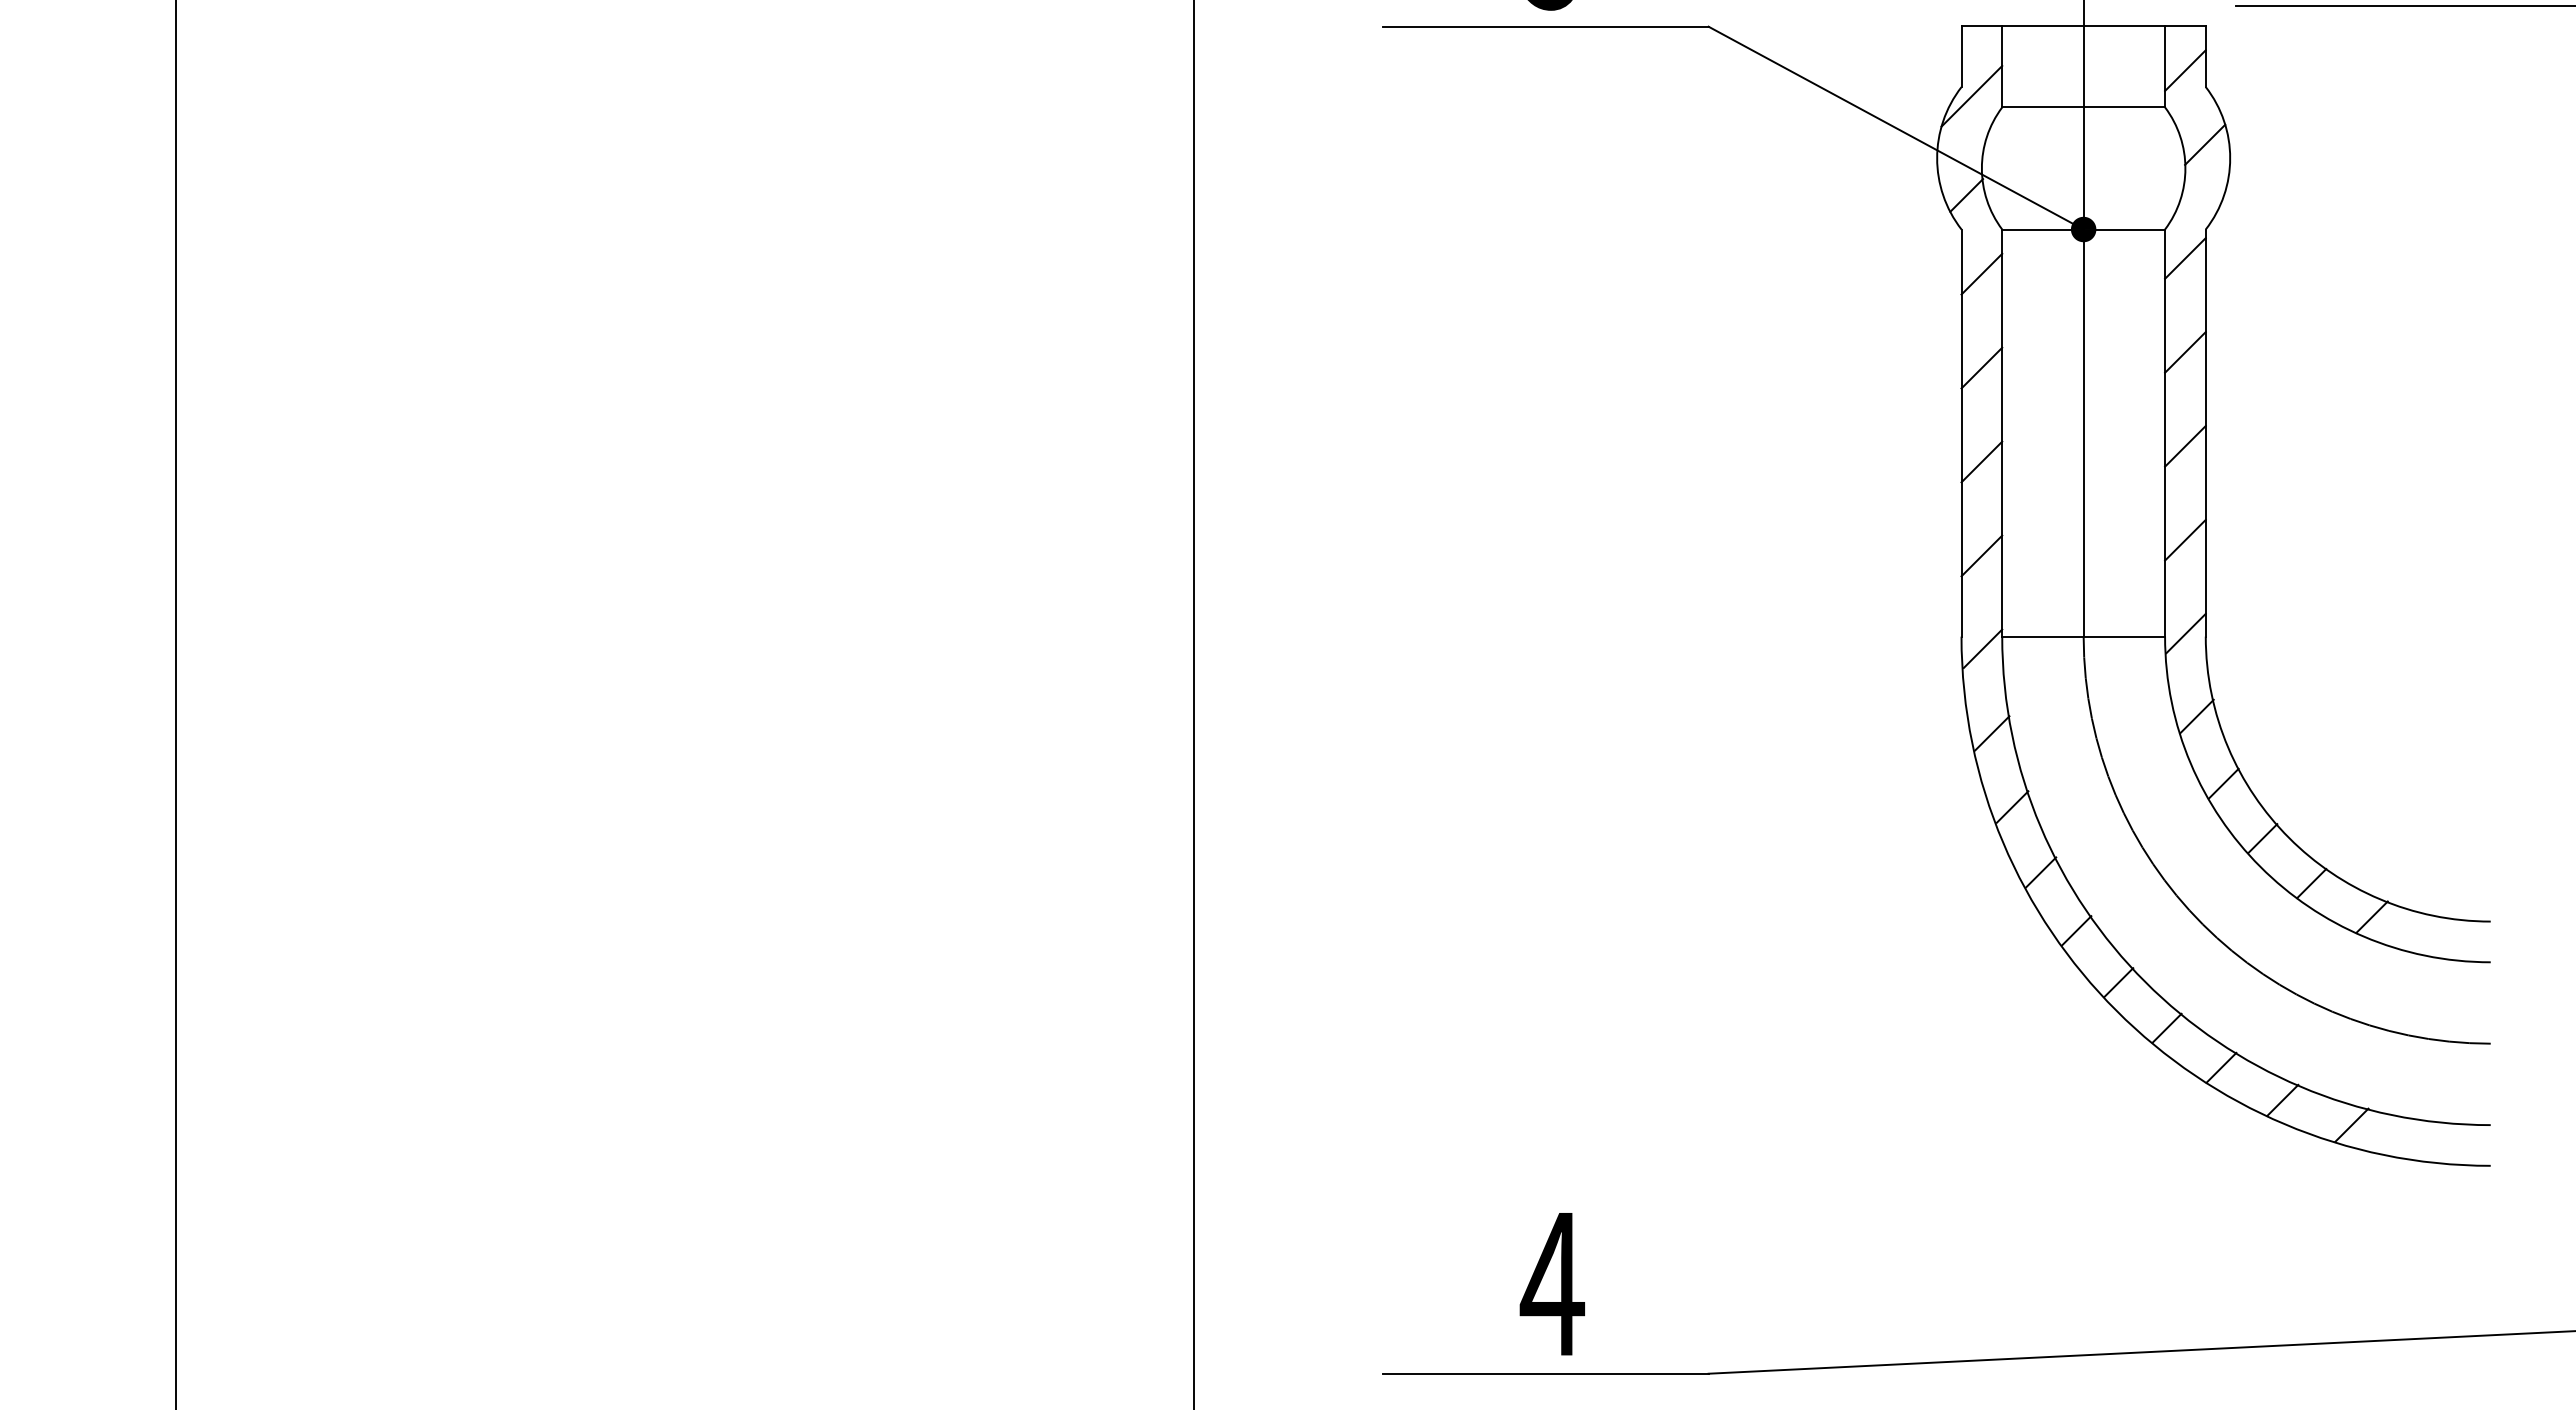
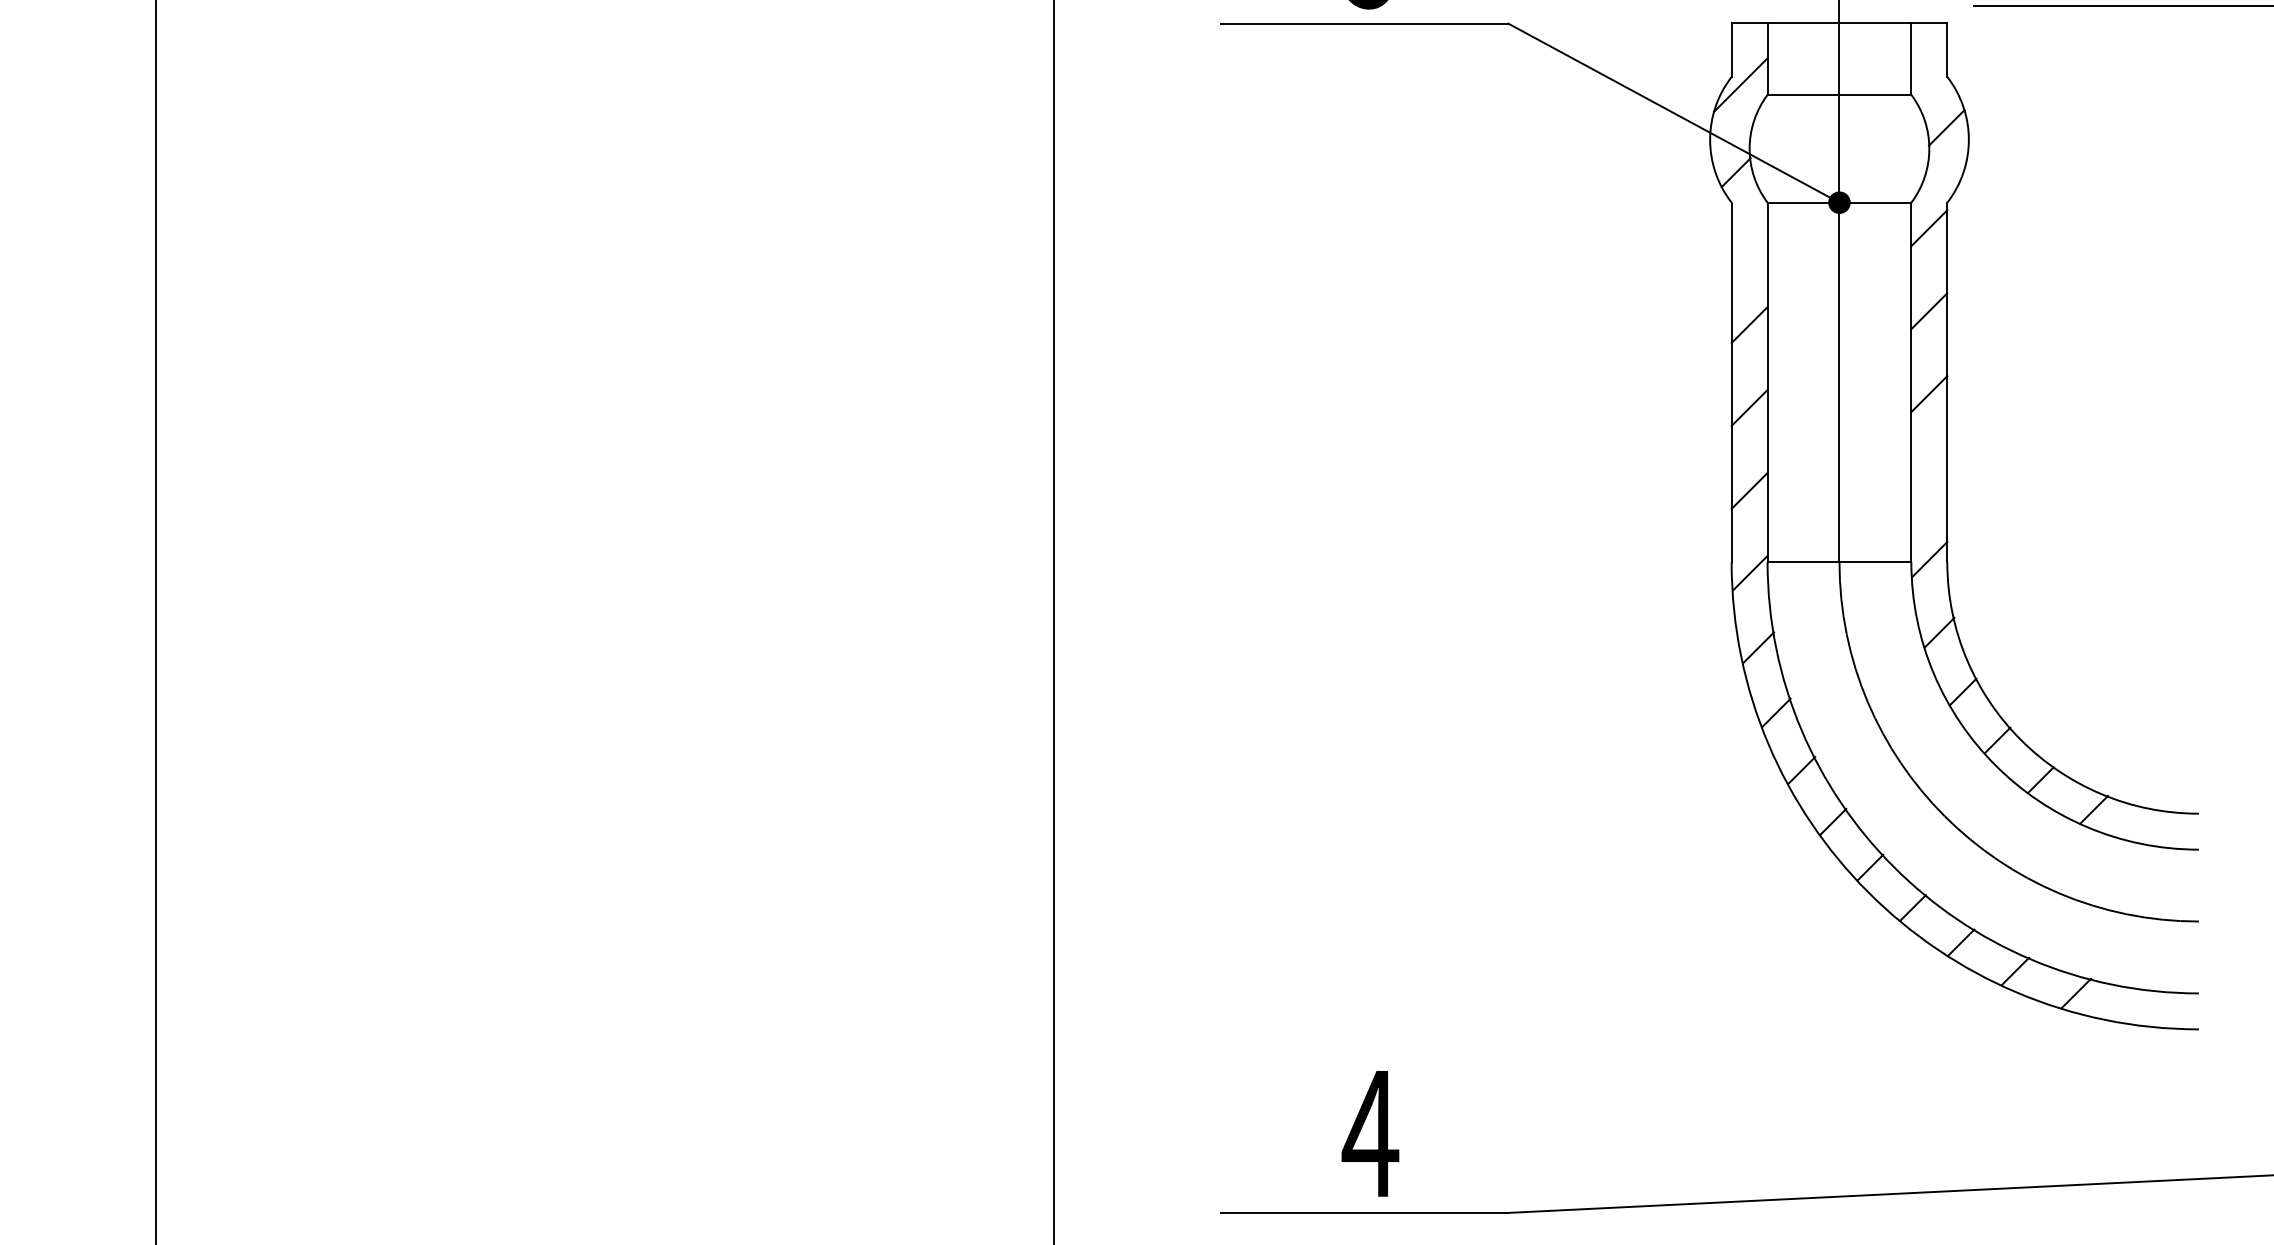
line: (2185, 70) -> (1929, 62), removed
line: (1981, 273) -> (1749, 241), removed
line: (2185, 539) -> (1929, 476), removed

